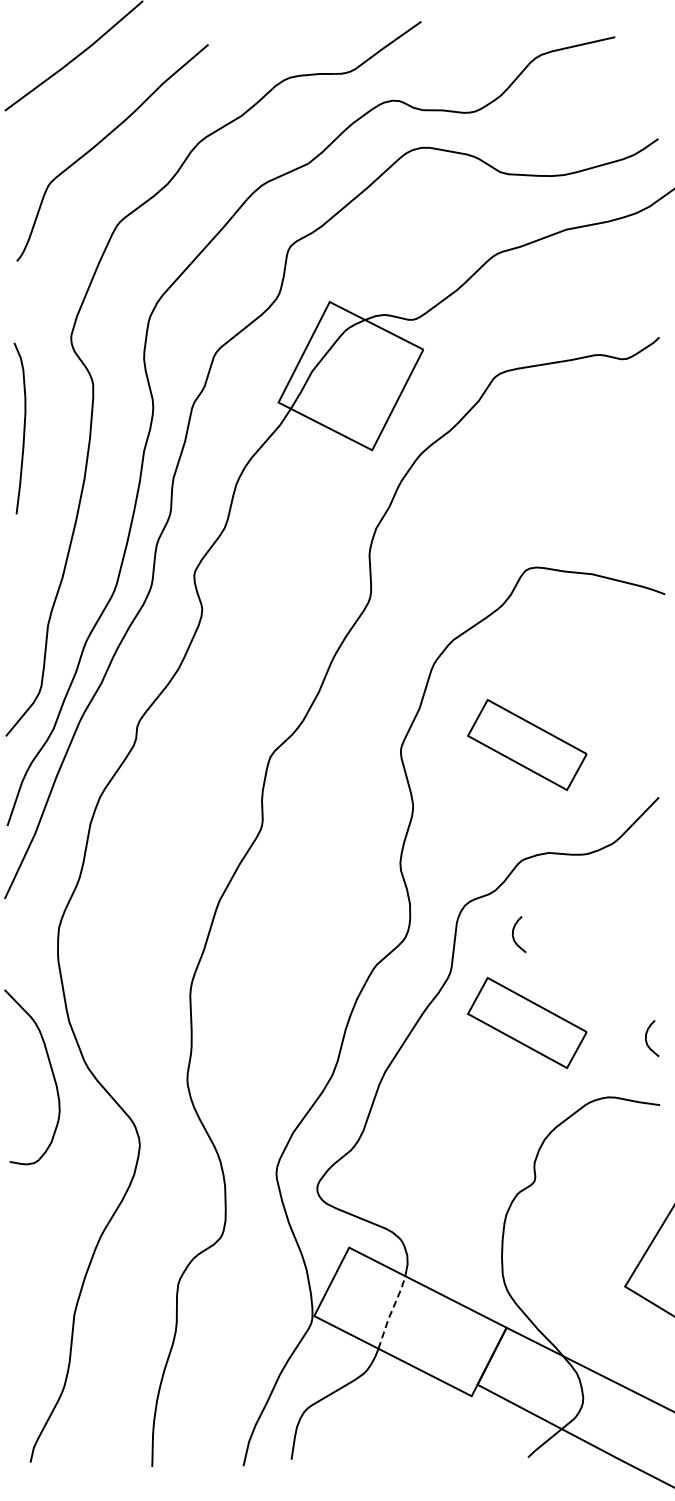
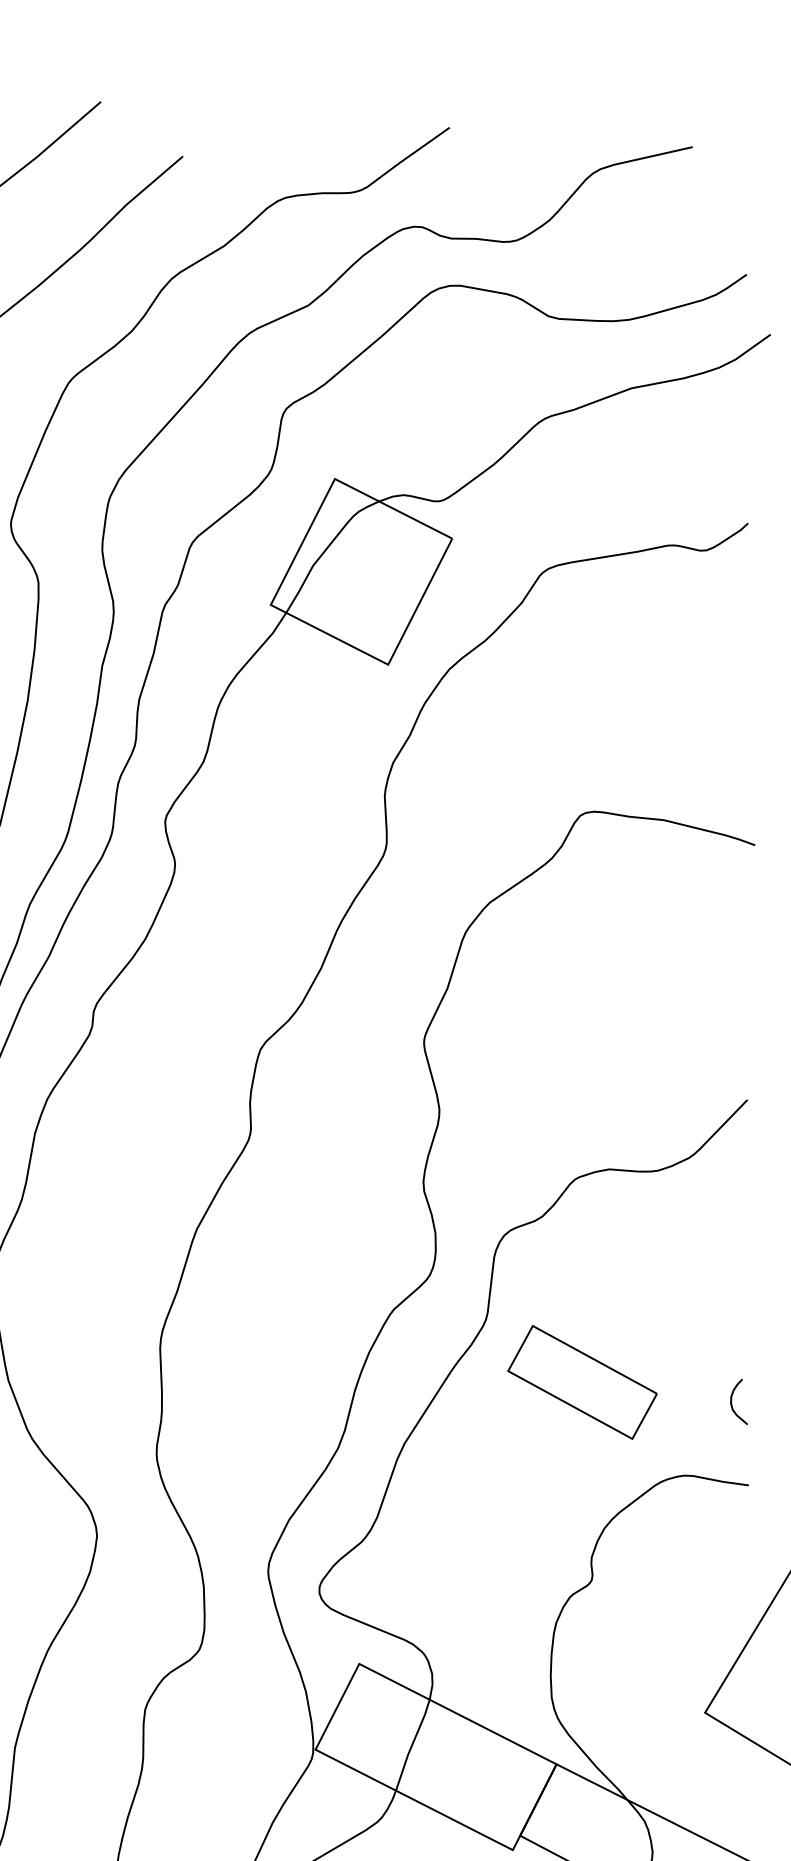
part: (527, 744) -> (582, 1033), removed
curve: (514, 937) -> (566, 1275), removed
line: (391, 1311) -> (412, 1743), dashed -> solid

